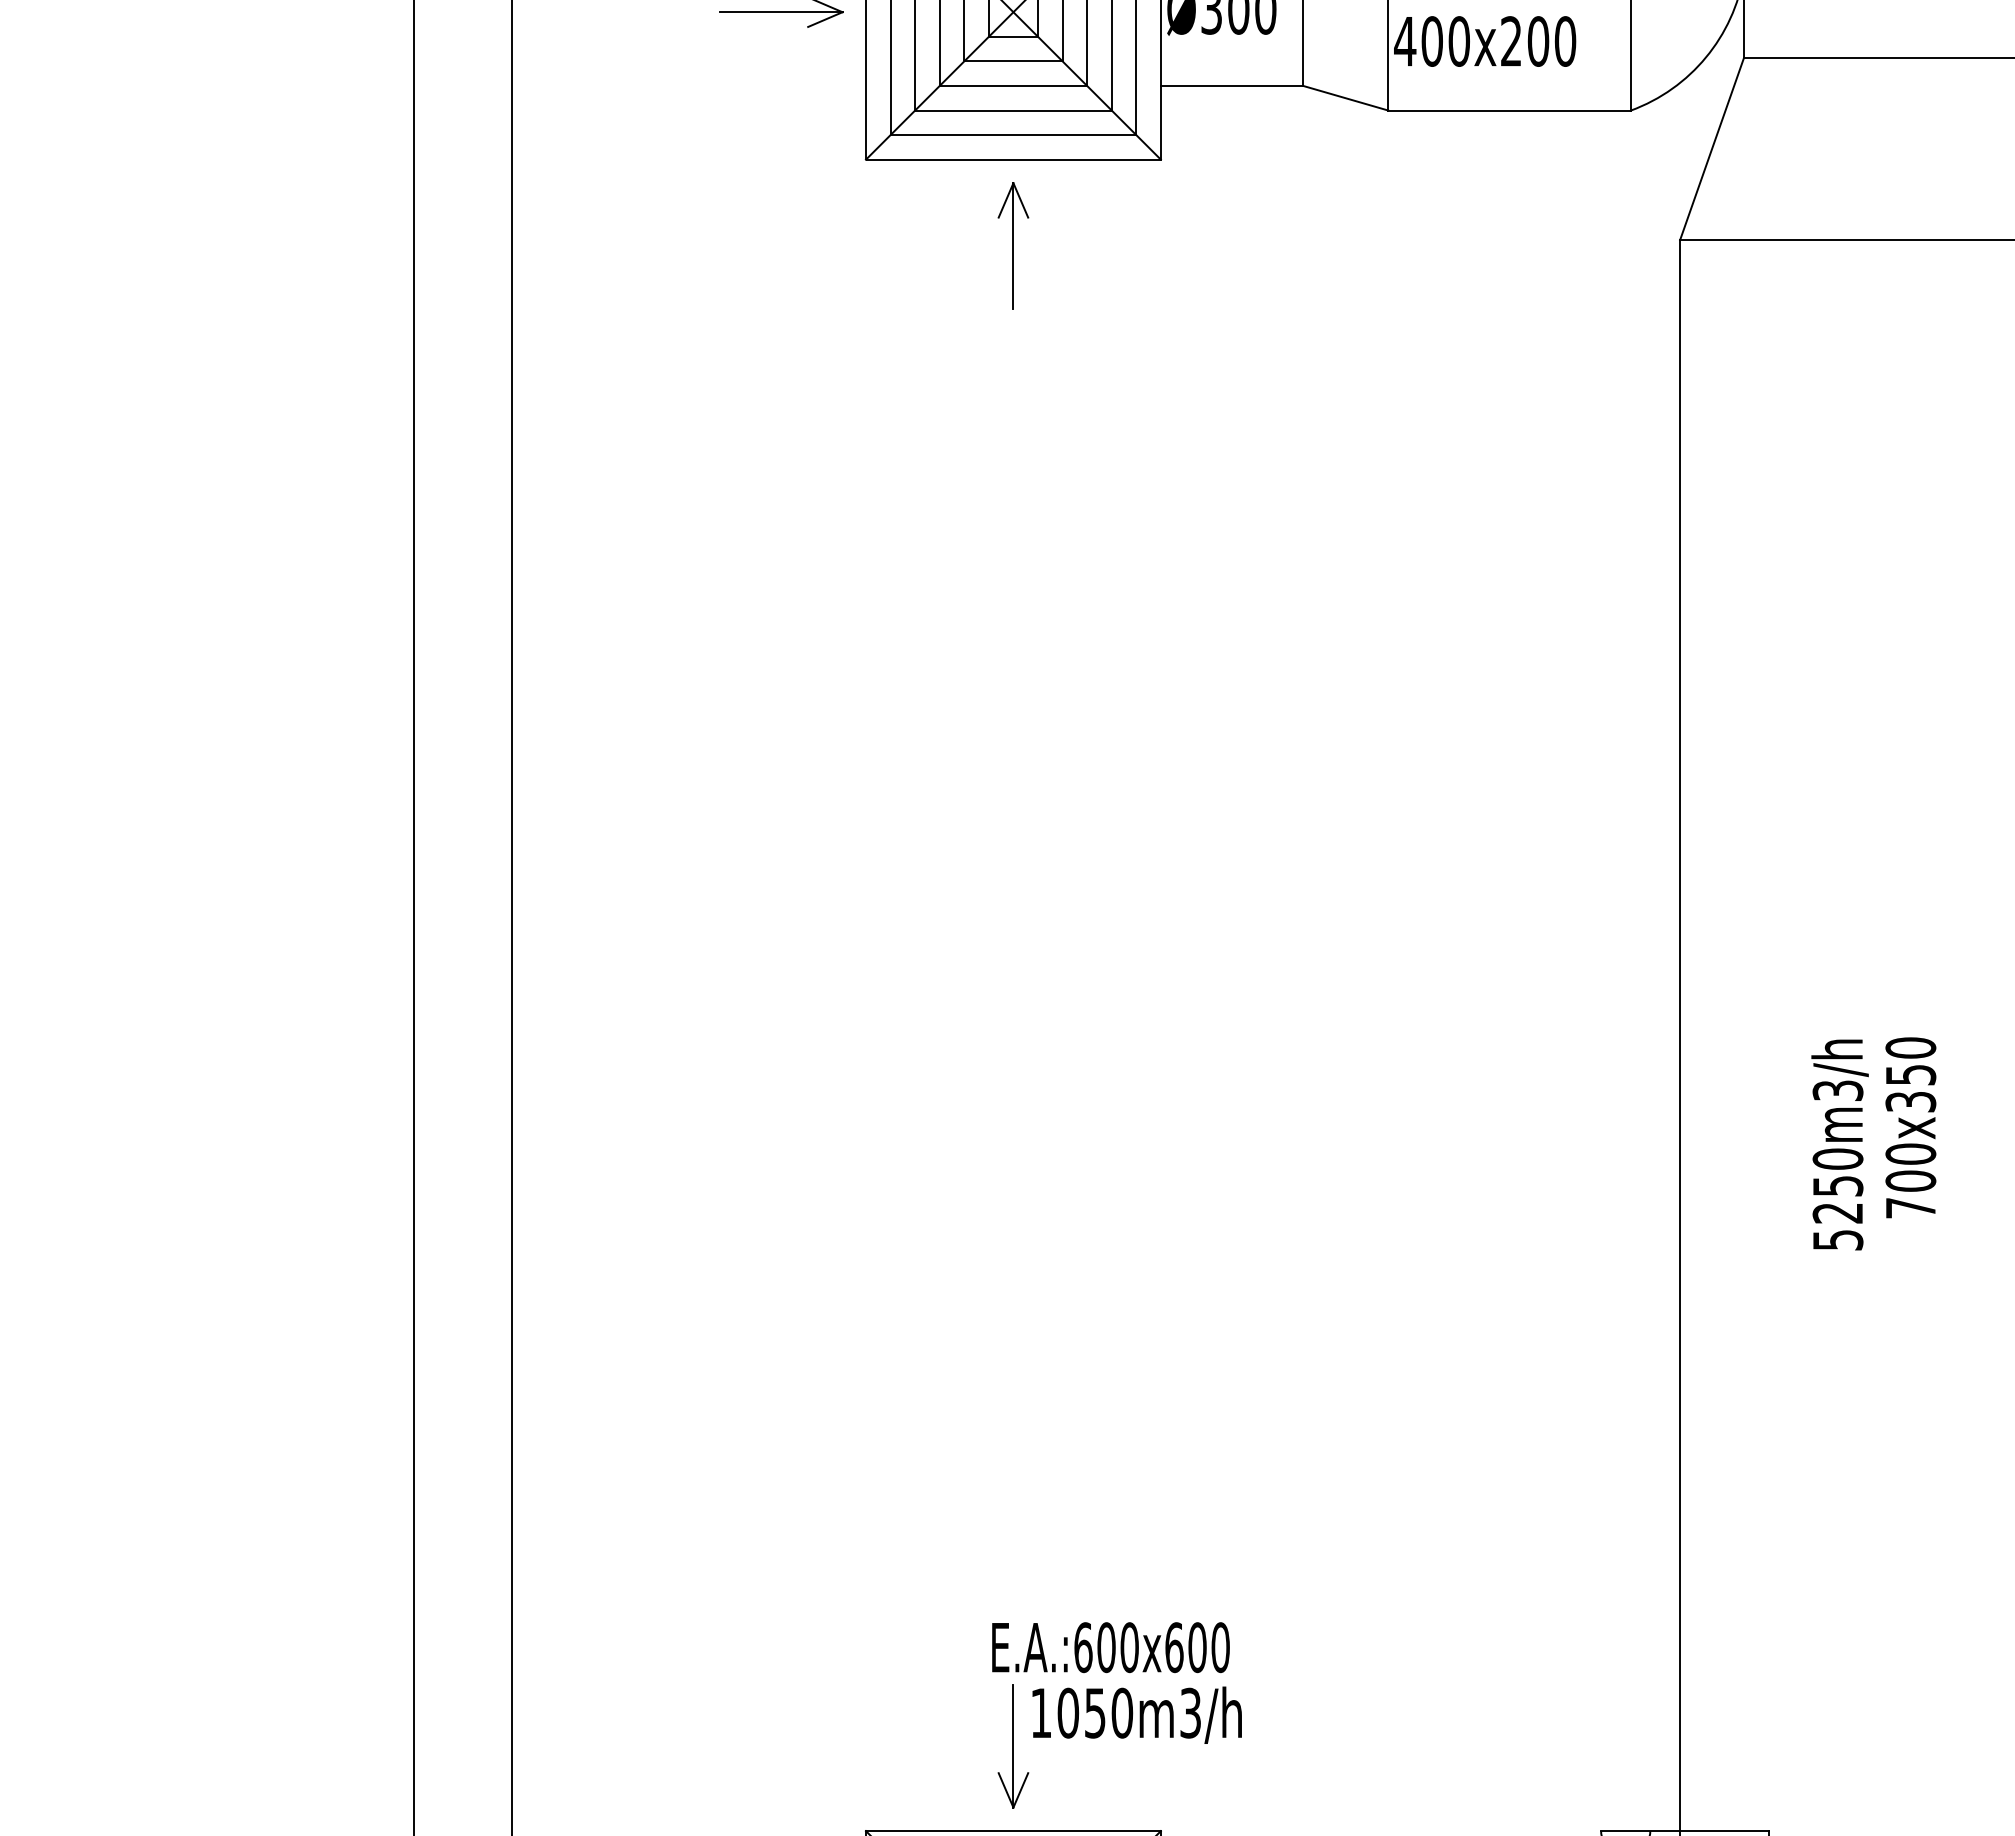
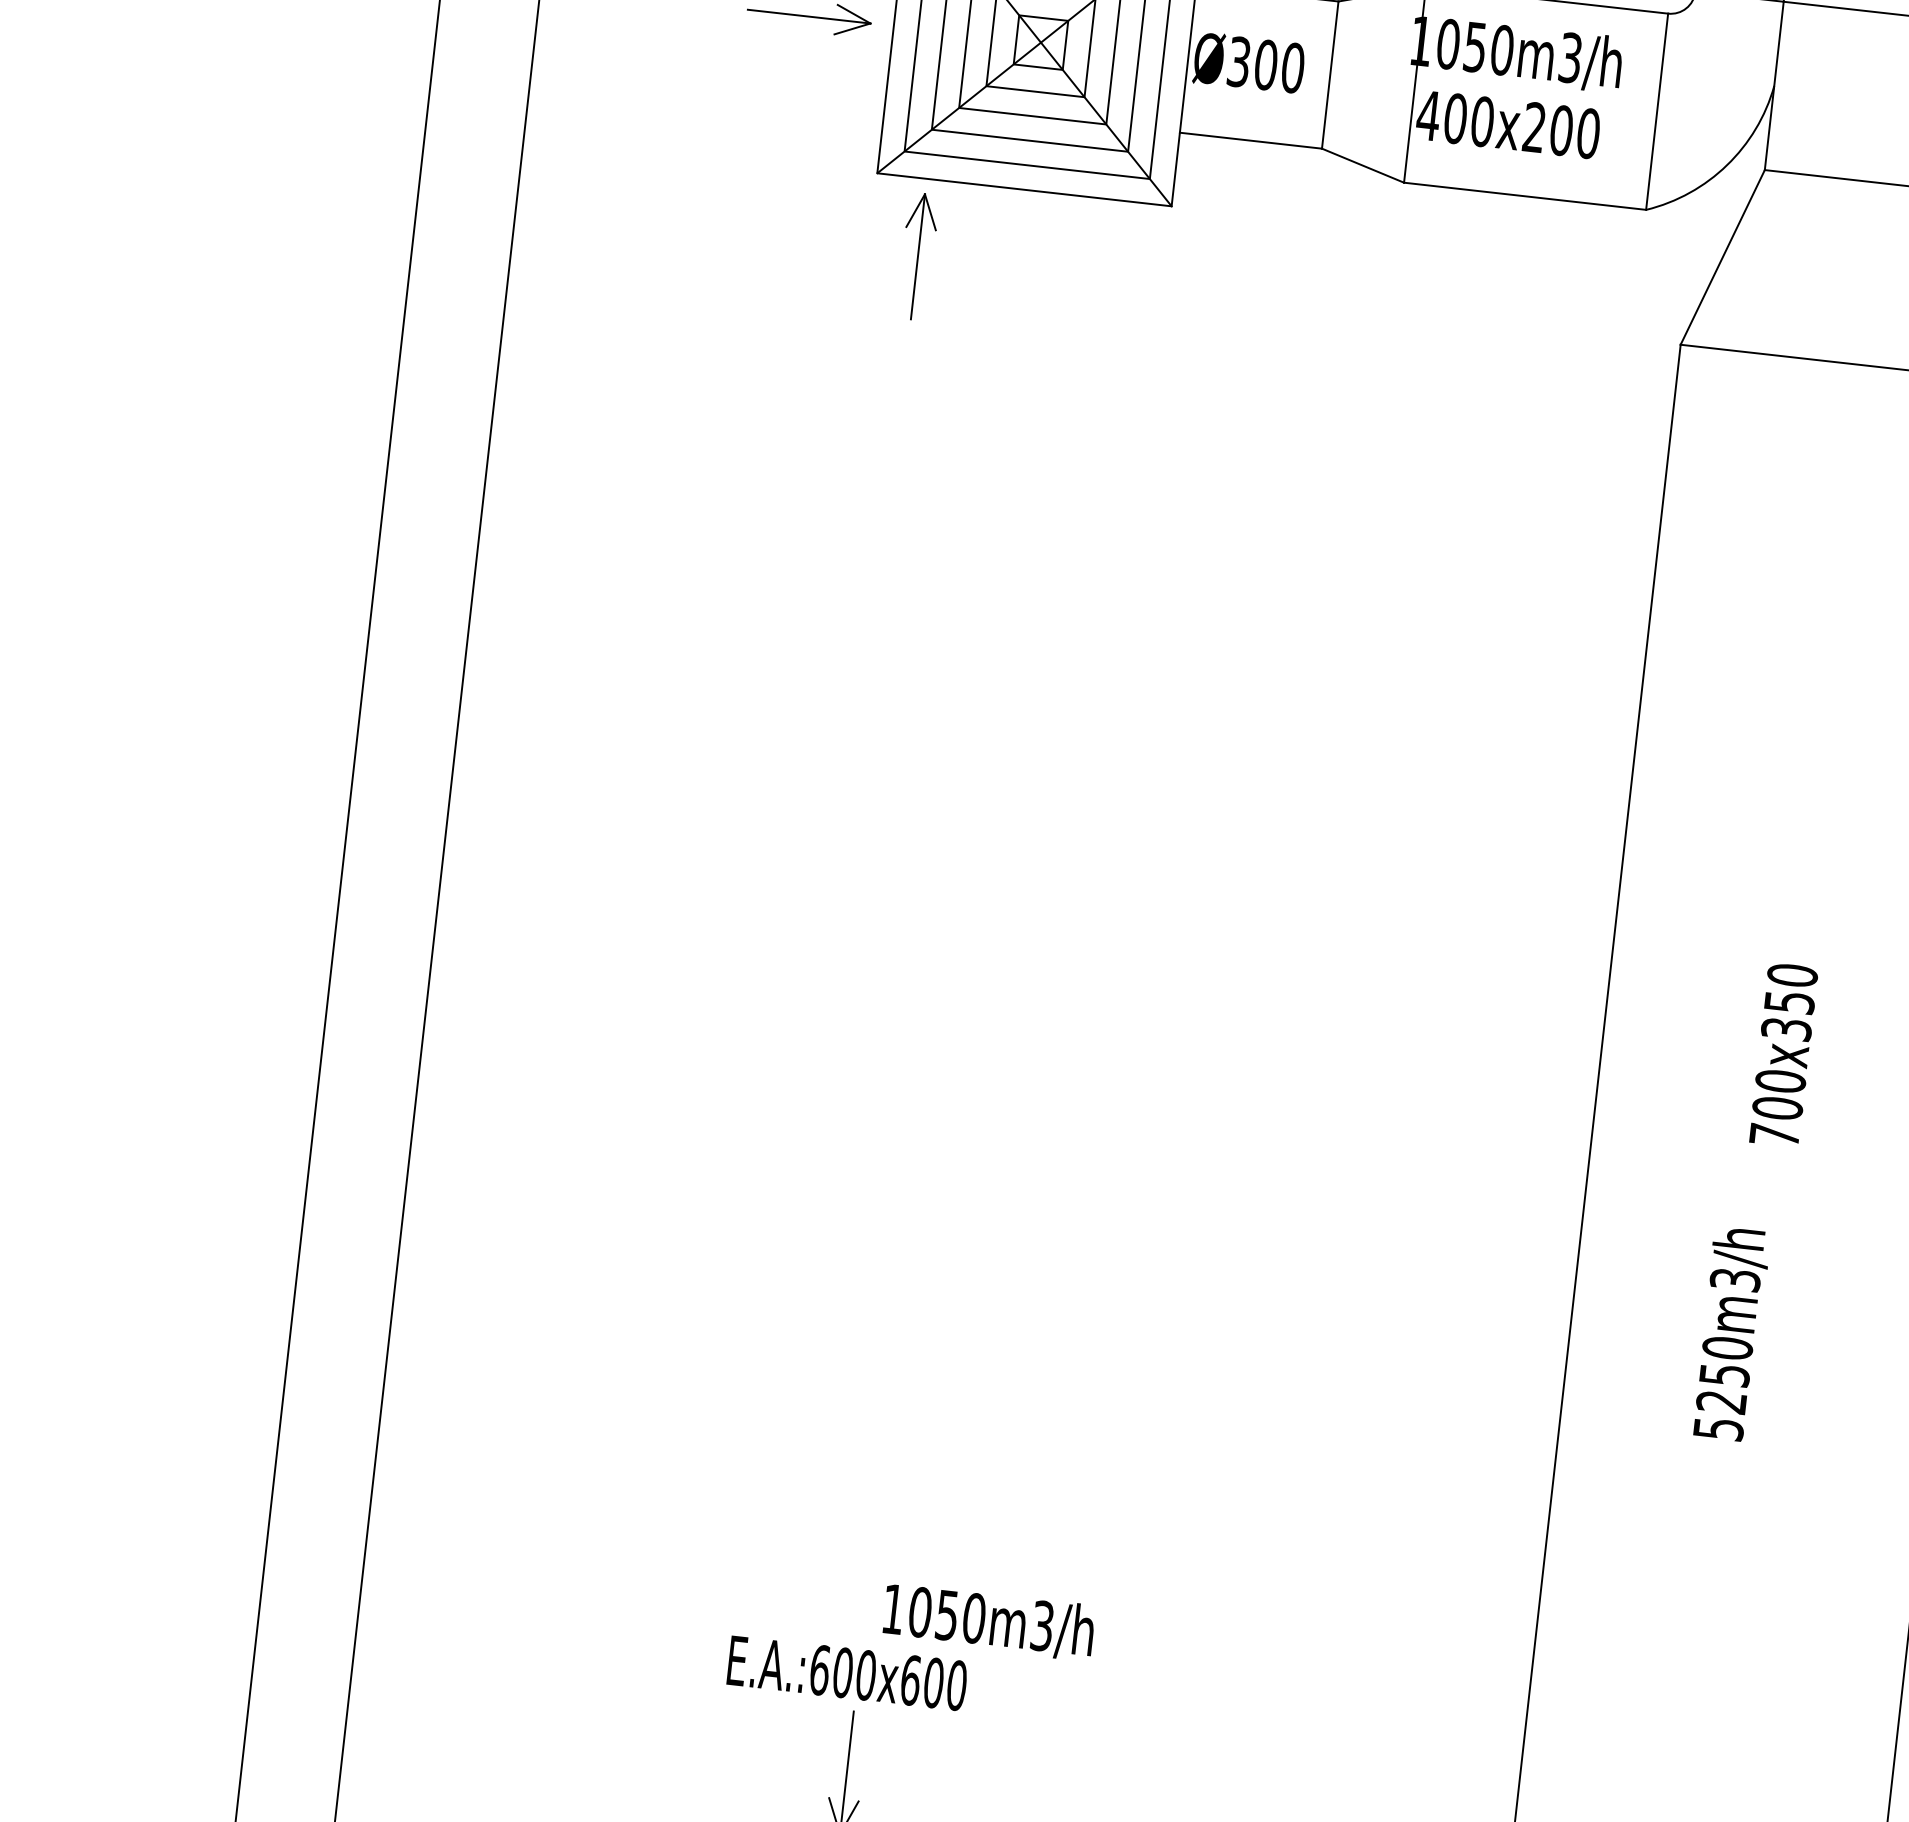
part: (1013, 245) -> (918, 256), moved
text: (1910, 1127) -> (1783, 1054), moved
text: (1839, 1144) -> (1730, 1333), moved
text: (1110, 1647) -> (847, 1673), moved
text: (1136, 1714) -> (988, 1621), moved

